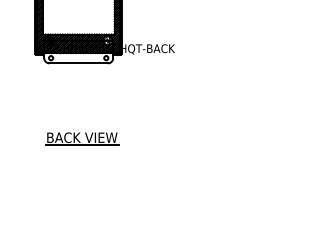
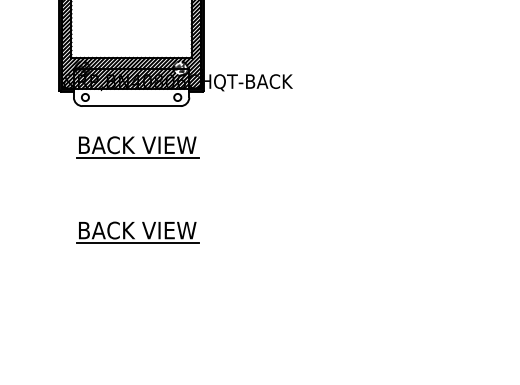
part: (82, 87) -> (137, 146), added

